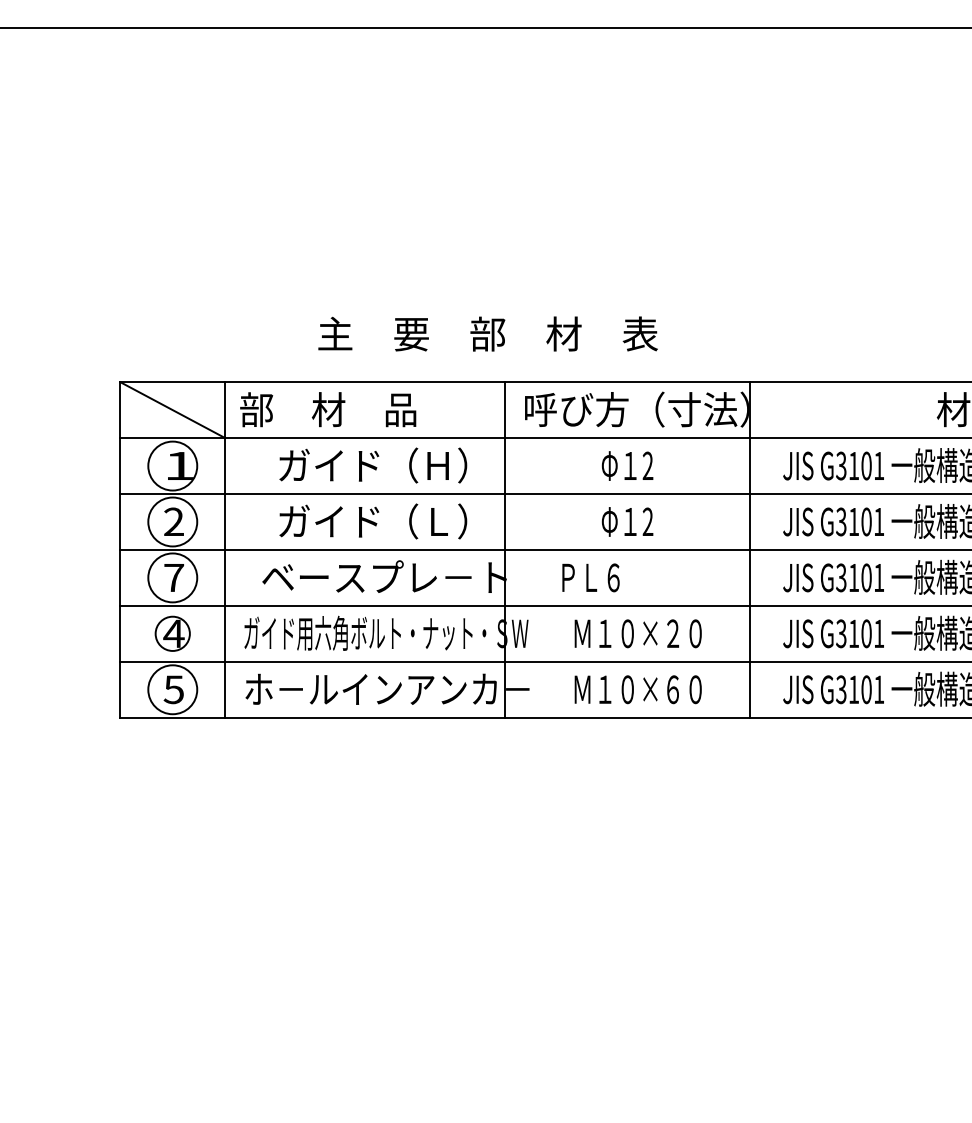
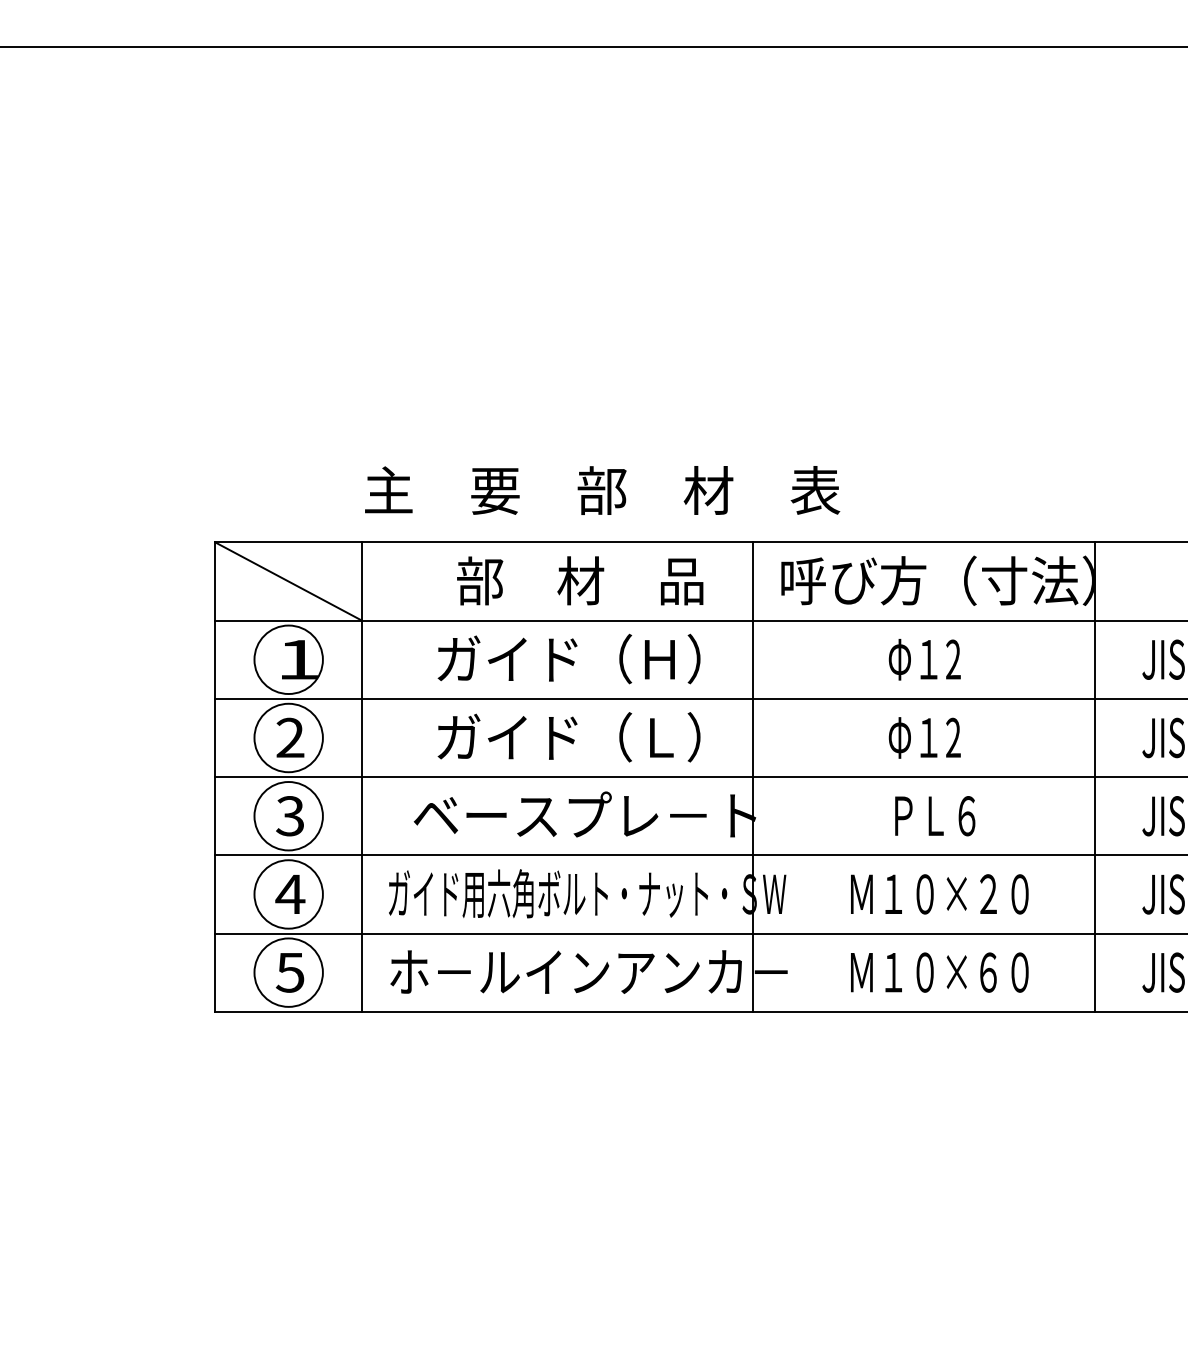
text: (487, 333) -> (601, 489), moved
text: (328, 409) -> (580, 580), moved
text: (173, 577) -> (289, 815), 7 -> 3
text: (590, 577) -> (934, 815), moved
circle: (172, 633) -> (288, 893), size x1.43

